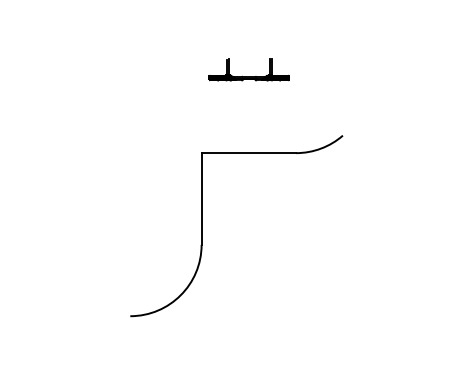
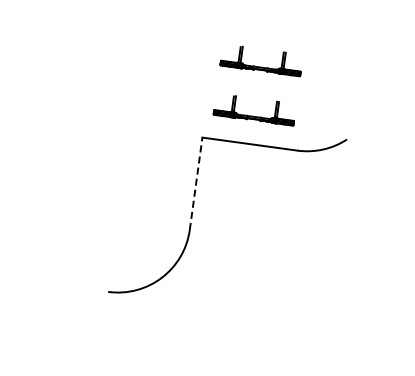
part: (248, 125) -> (253, 116), added
line: (201, 199) -> (195, 184), solid -> dashed

